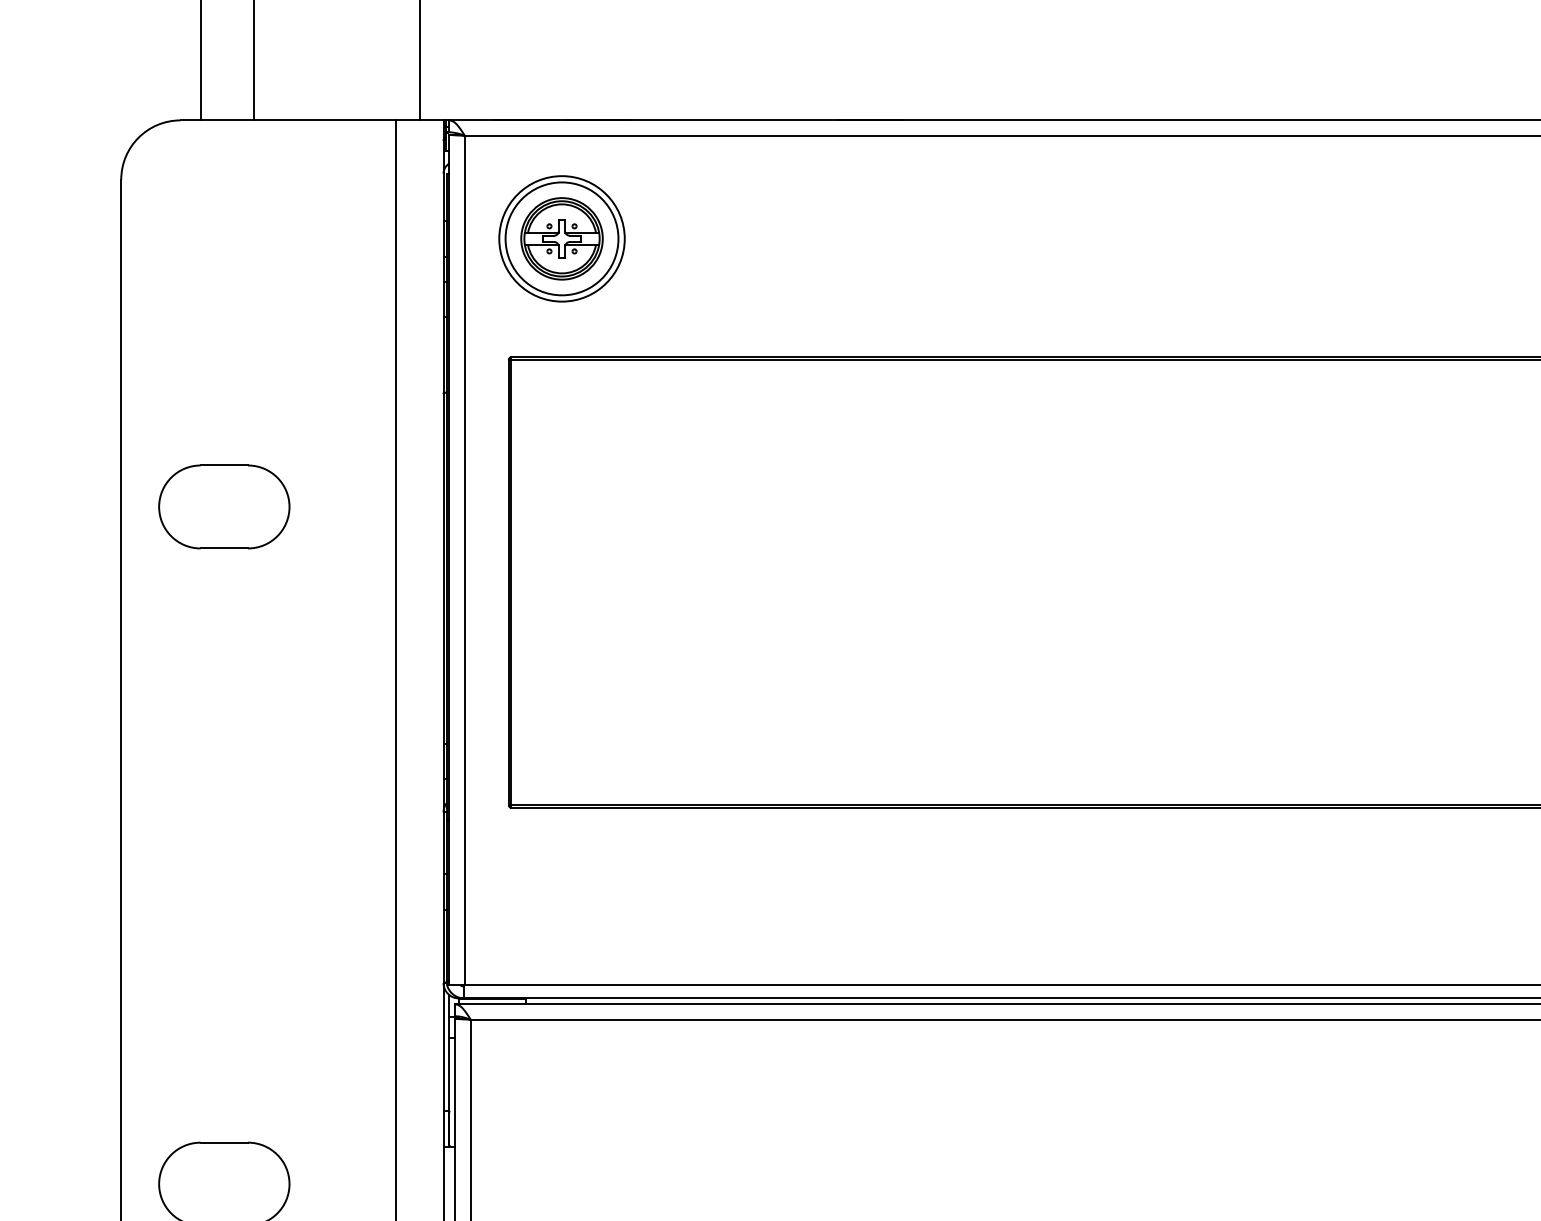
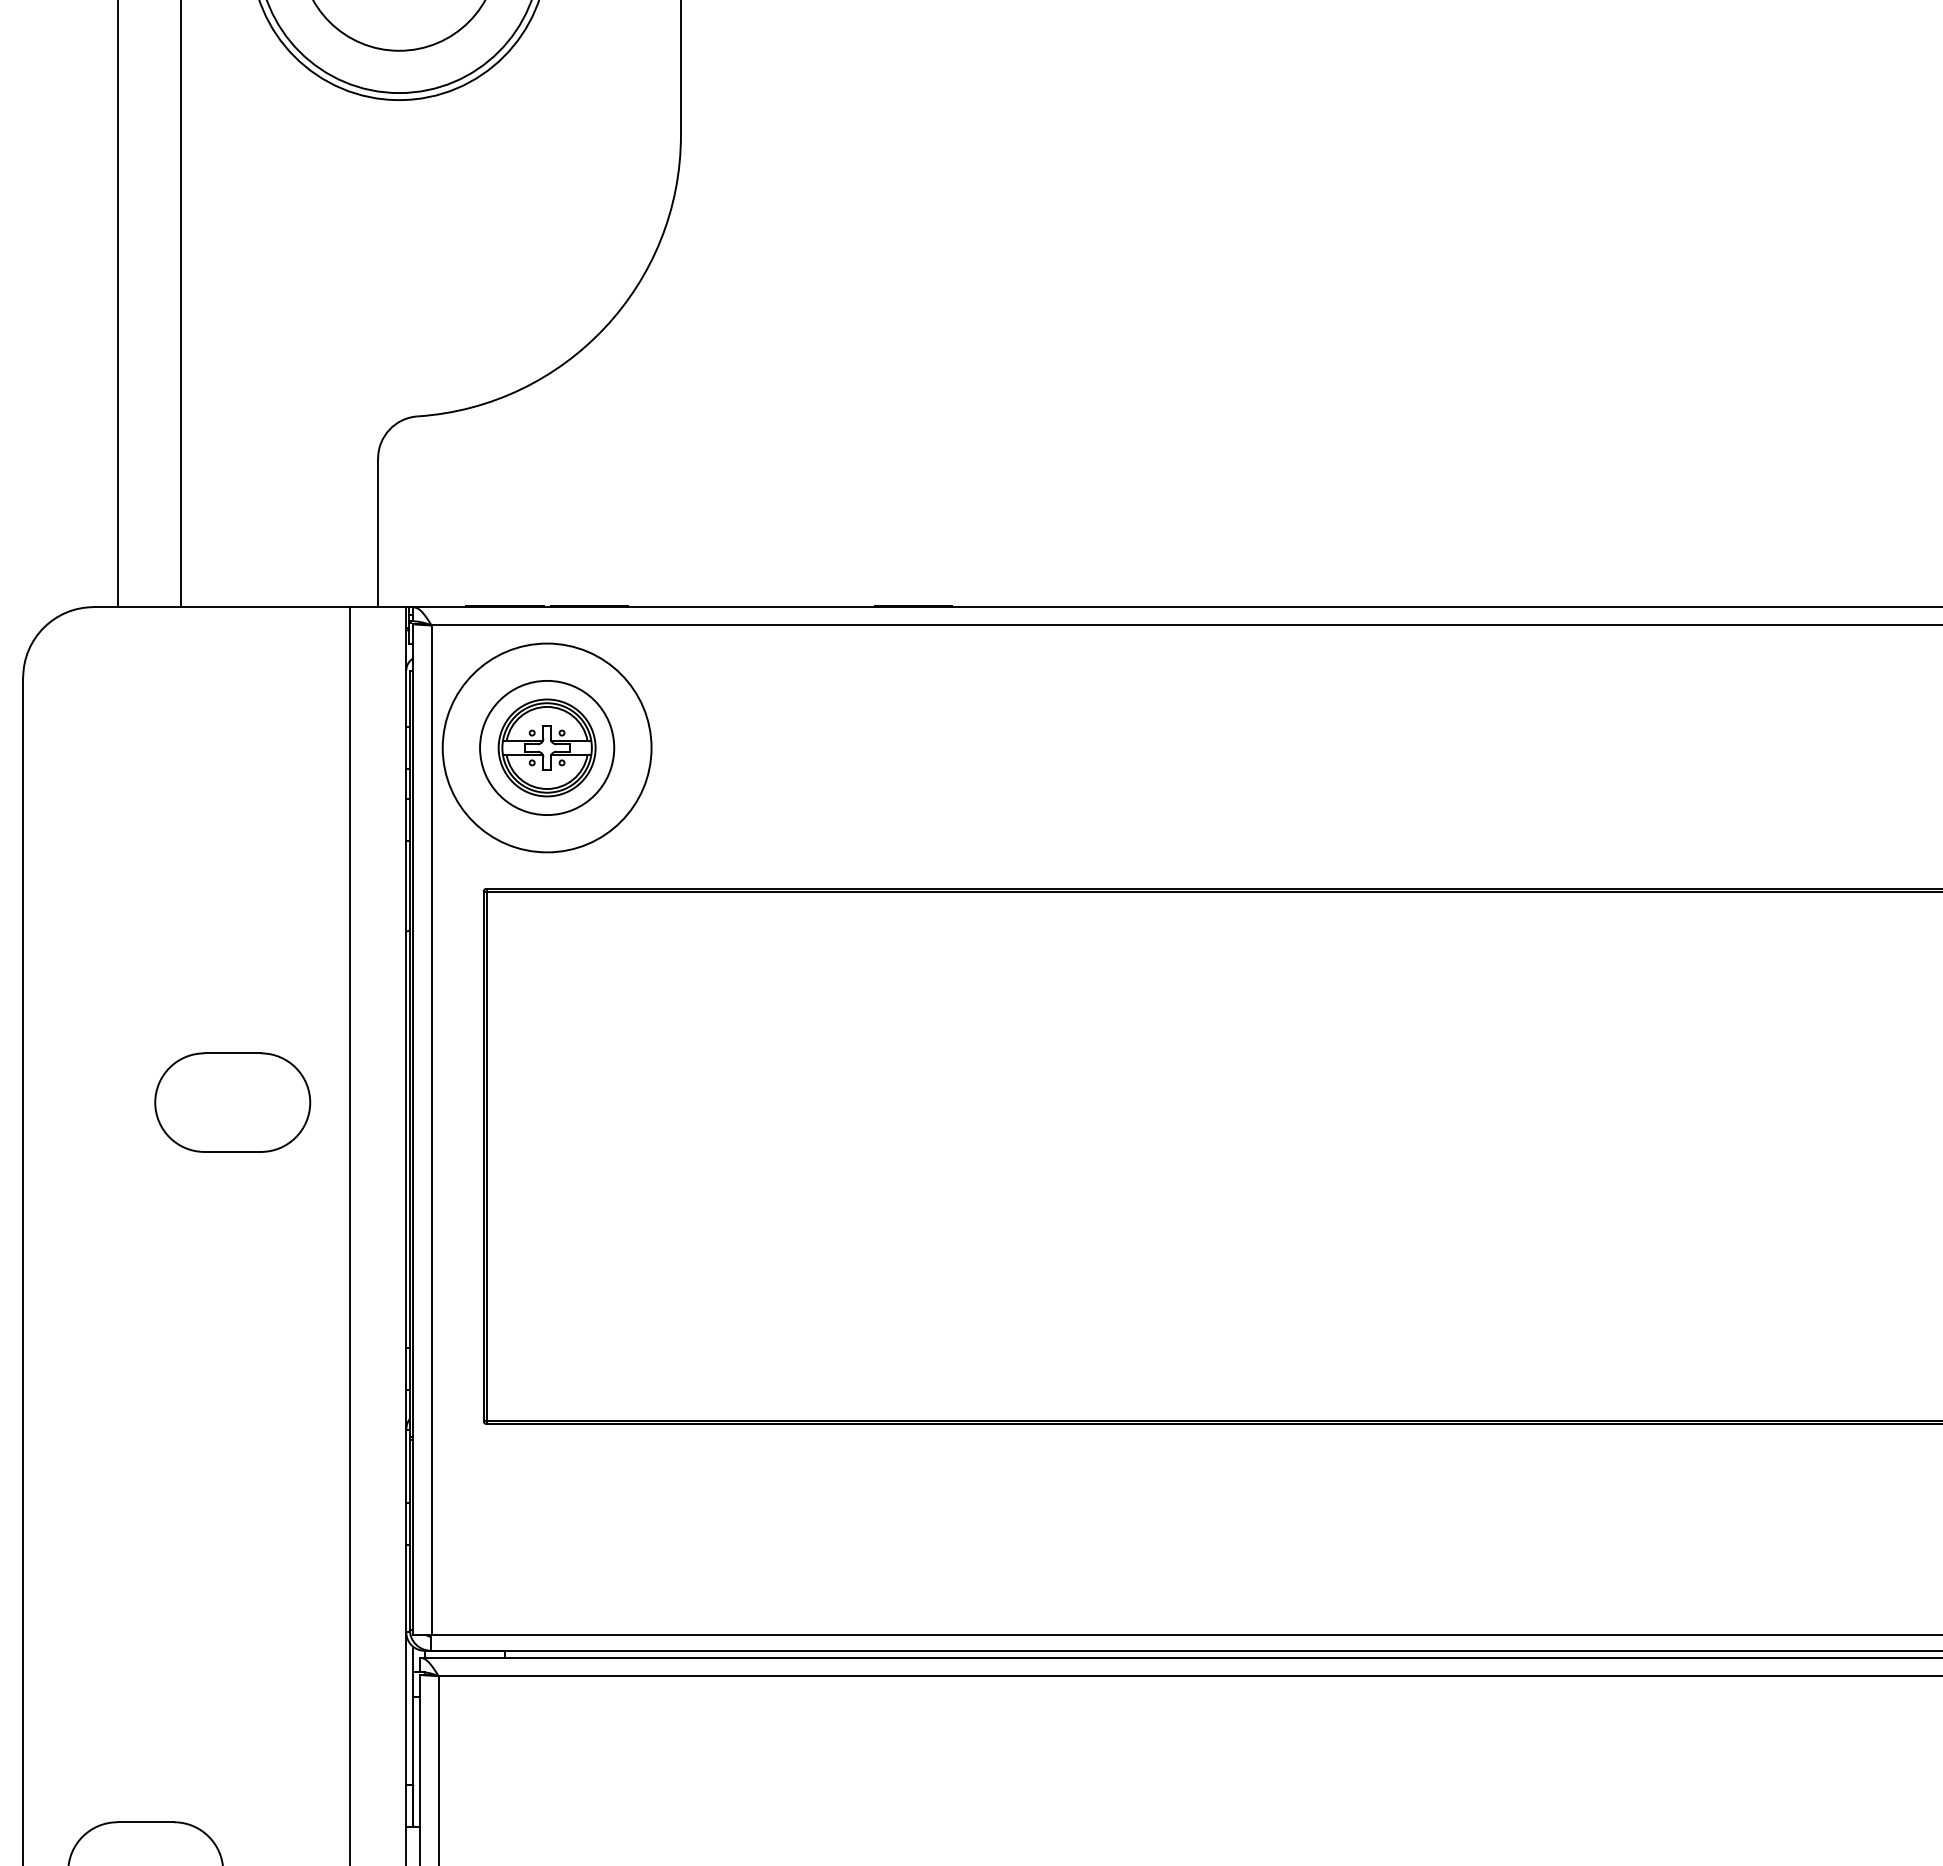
circle: (561, 238) -> (546, 747), size x1.4
part: (224, 506) -> (232, 1102), moved

